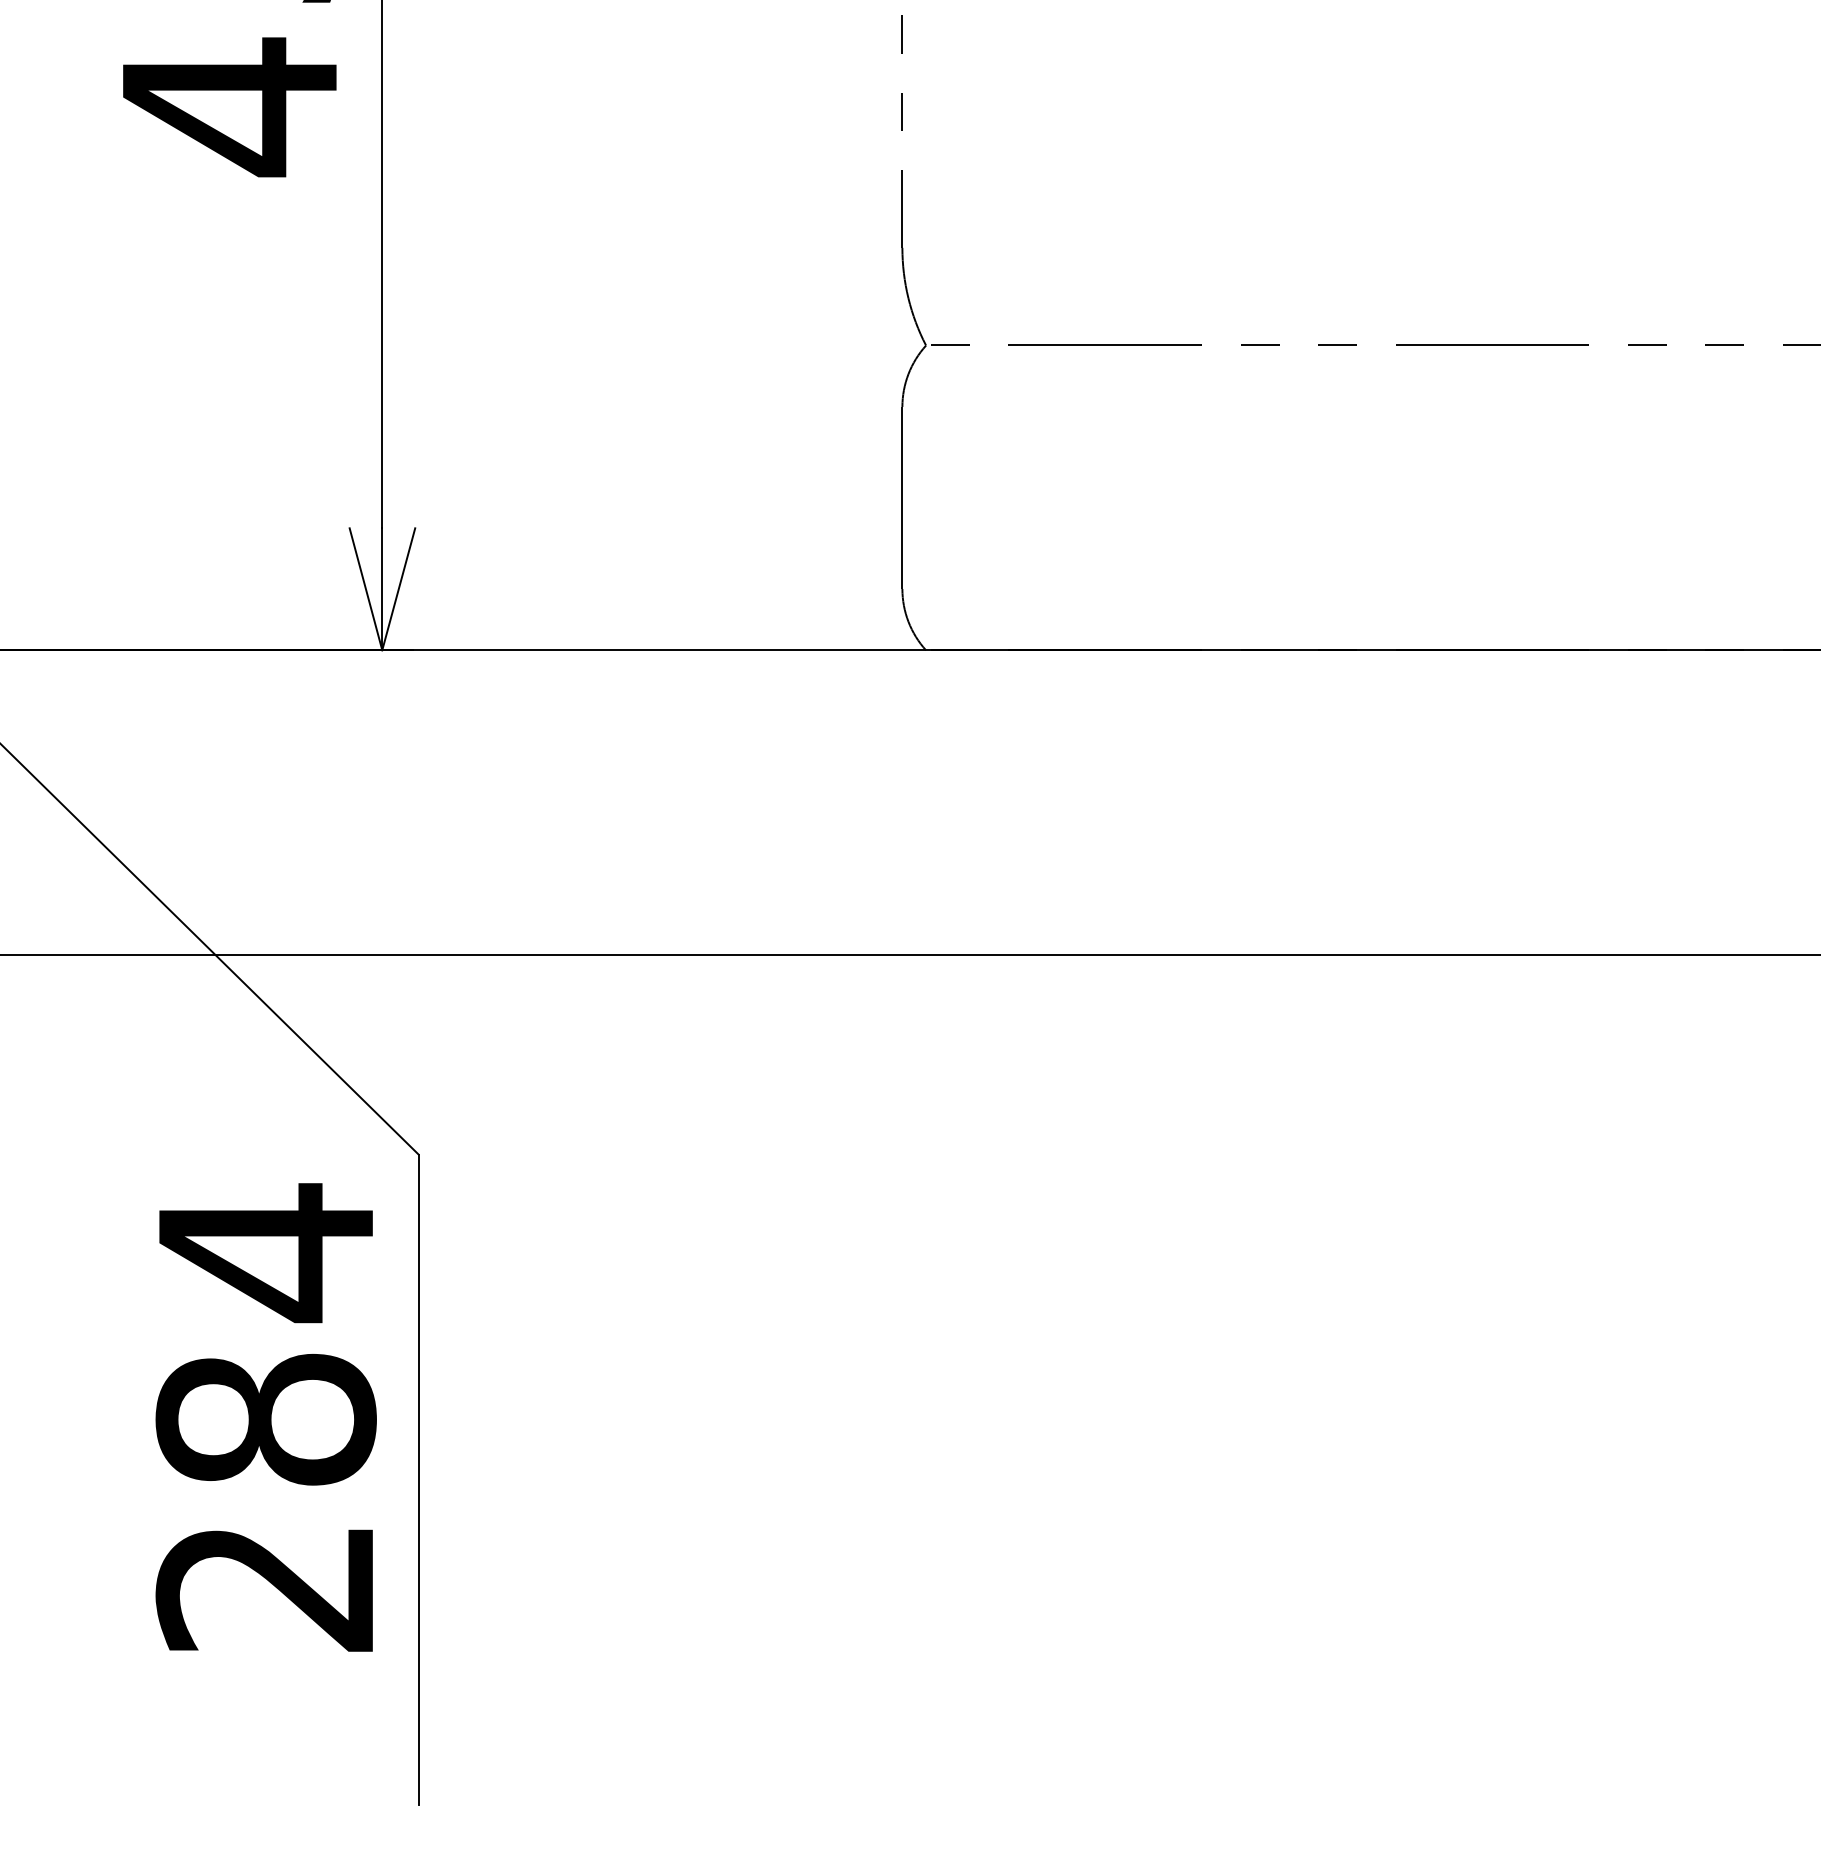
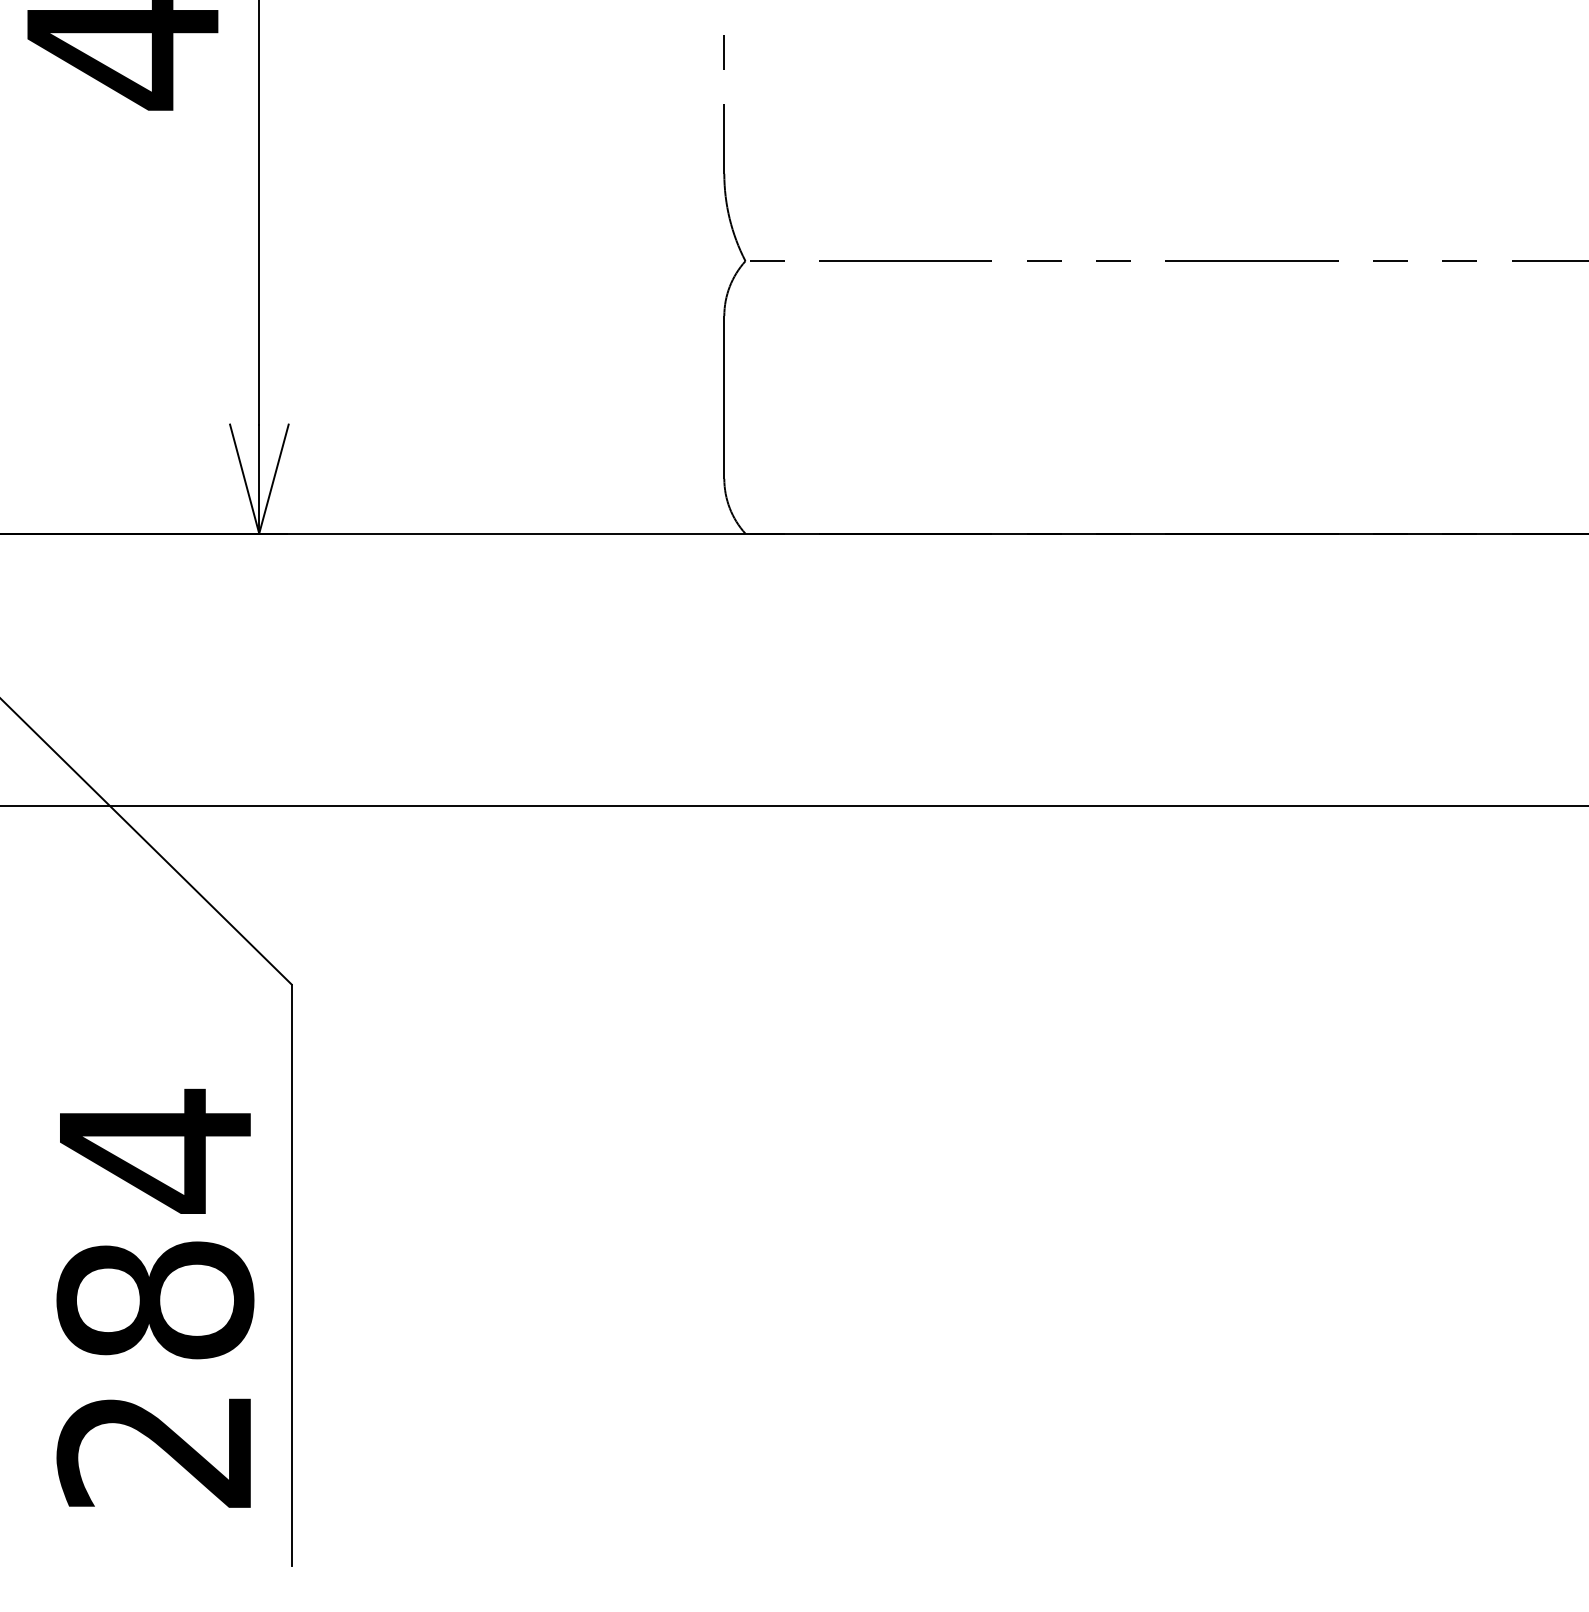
text: (265, 1417) -> (154, 1298), moved

